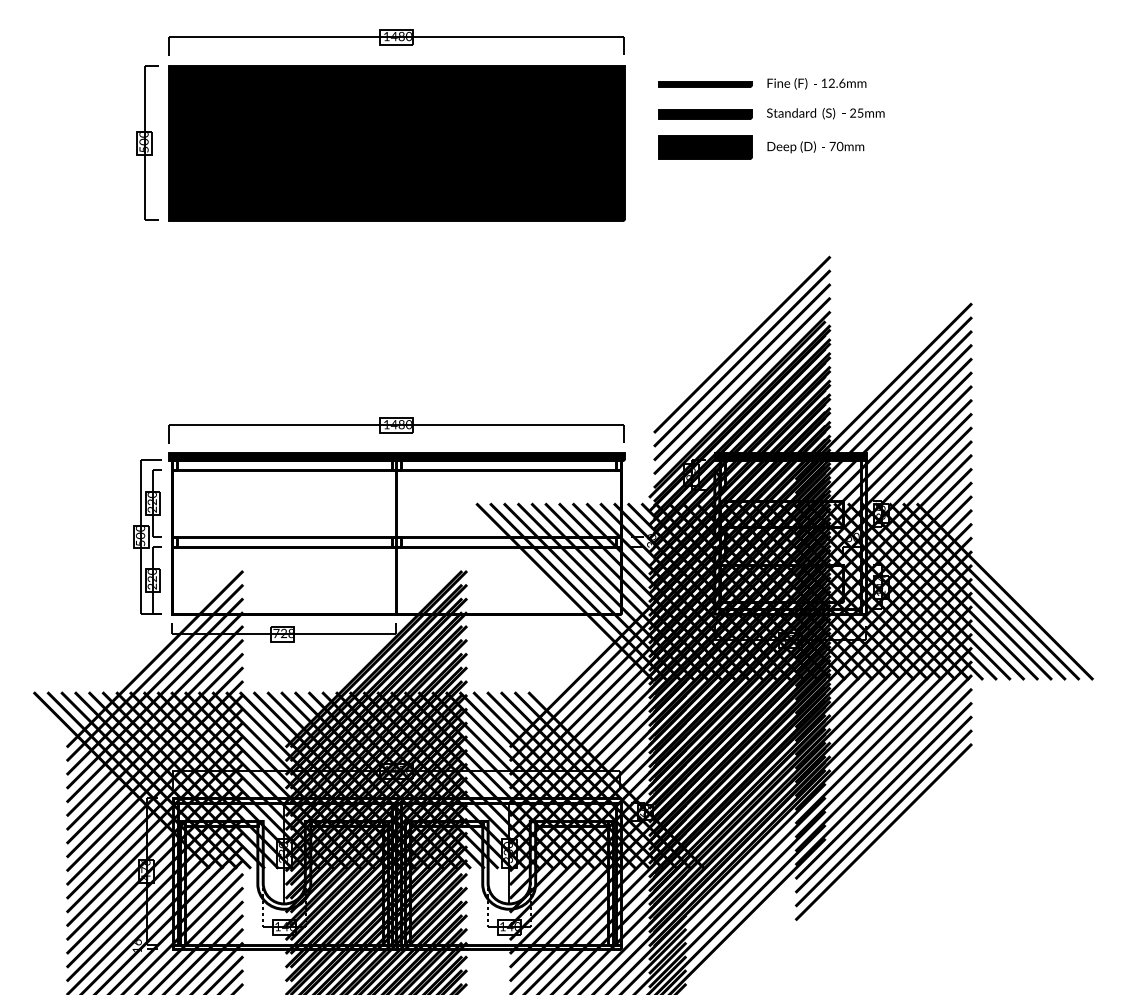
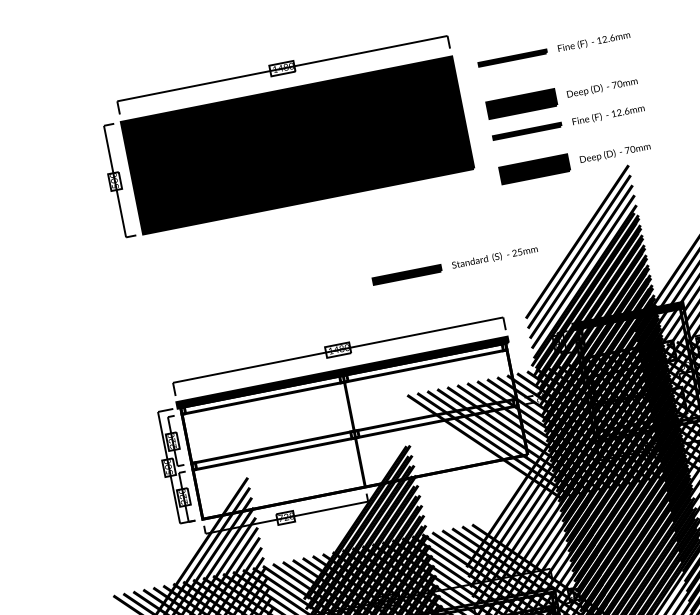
part: (771, 113) -> (455, 265), moved
part: (762, 184) -> (569, 122), added
part: (761, 237) -> (575, 161), added

